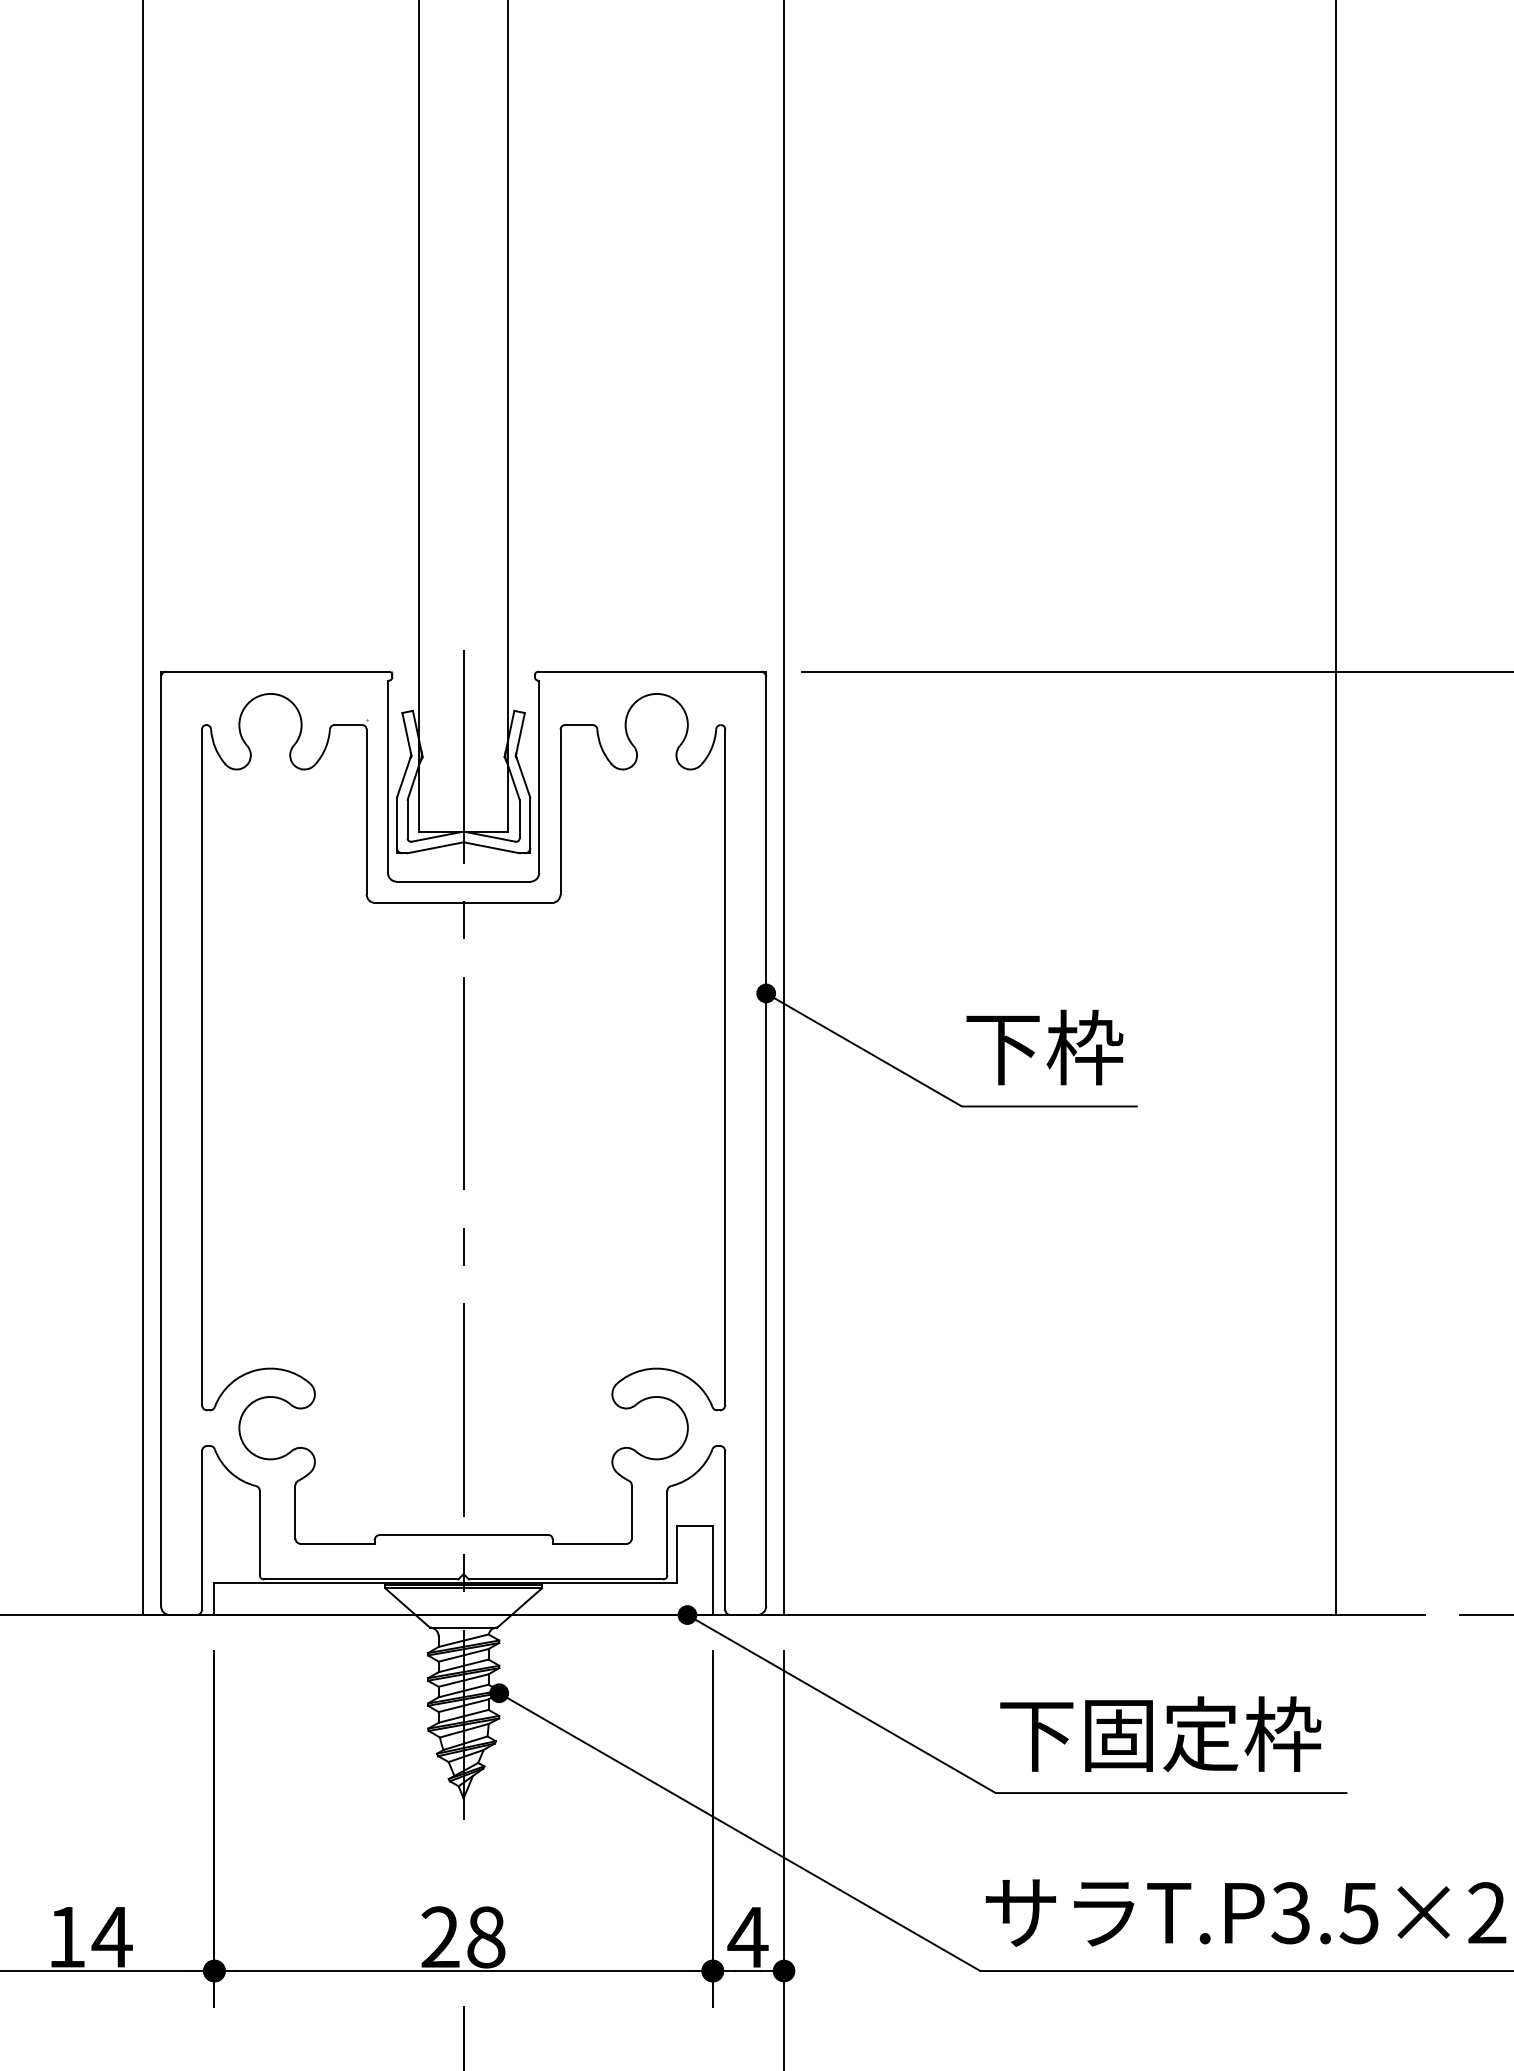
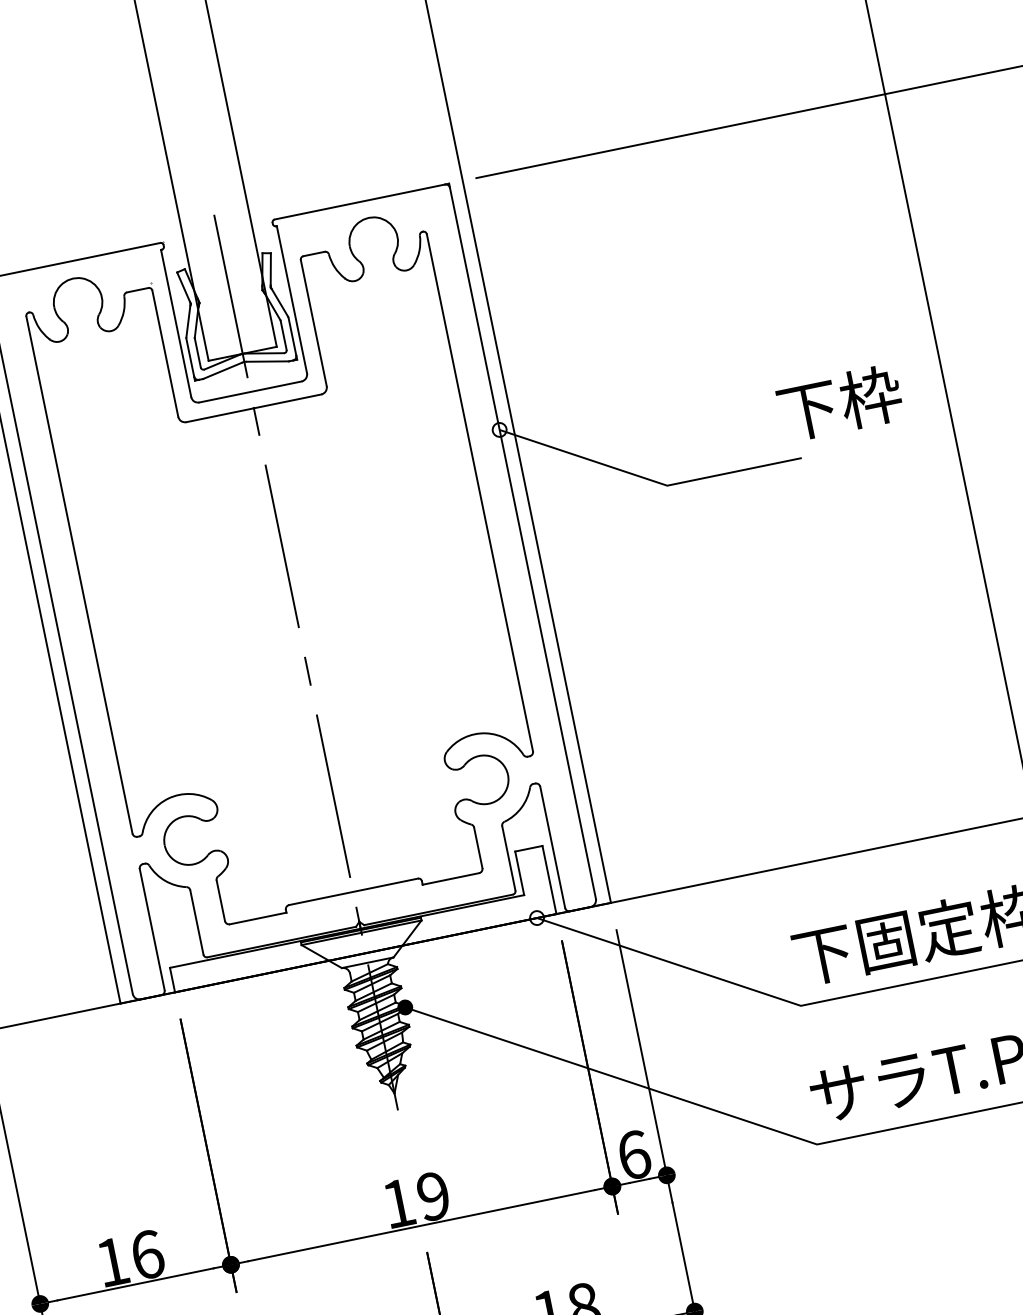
fill: (766, 993) -> (499, 429), removed
text: (1044, 1047) -> (839, 403), moved
fill: (687, 1614) -> (536, 917), removed
text: (111, 1937) -> (146, 1255), 14 -> 16
text: (463, 1937) -> (416, 1200), 28 -> 19
text: (747, 1937) -> (633, 1155), 4 -> 6

